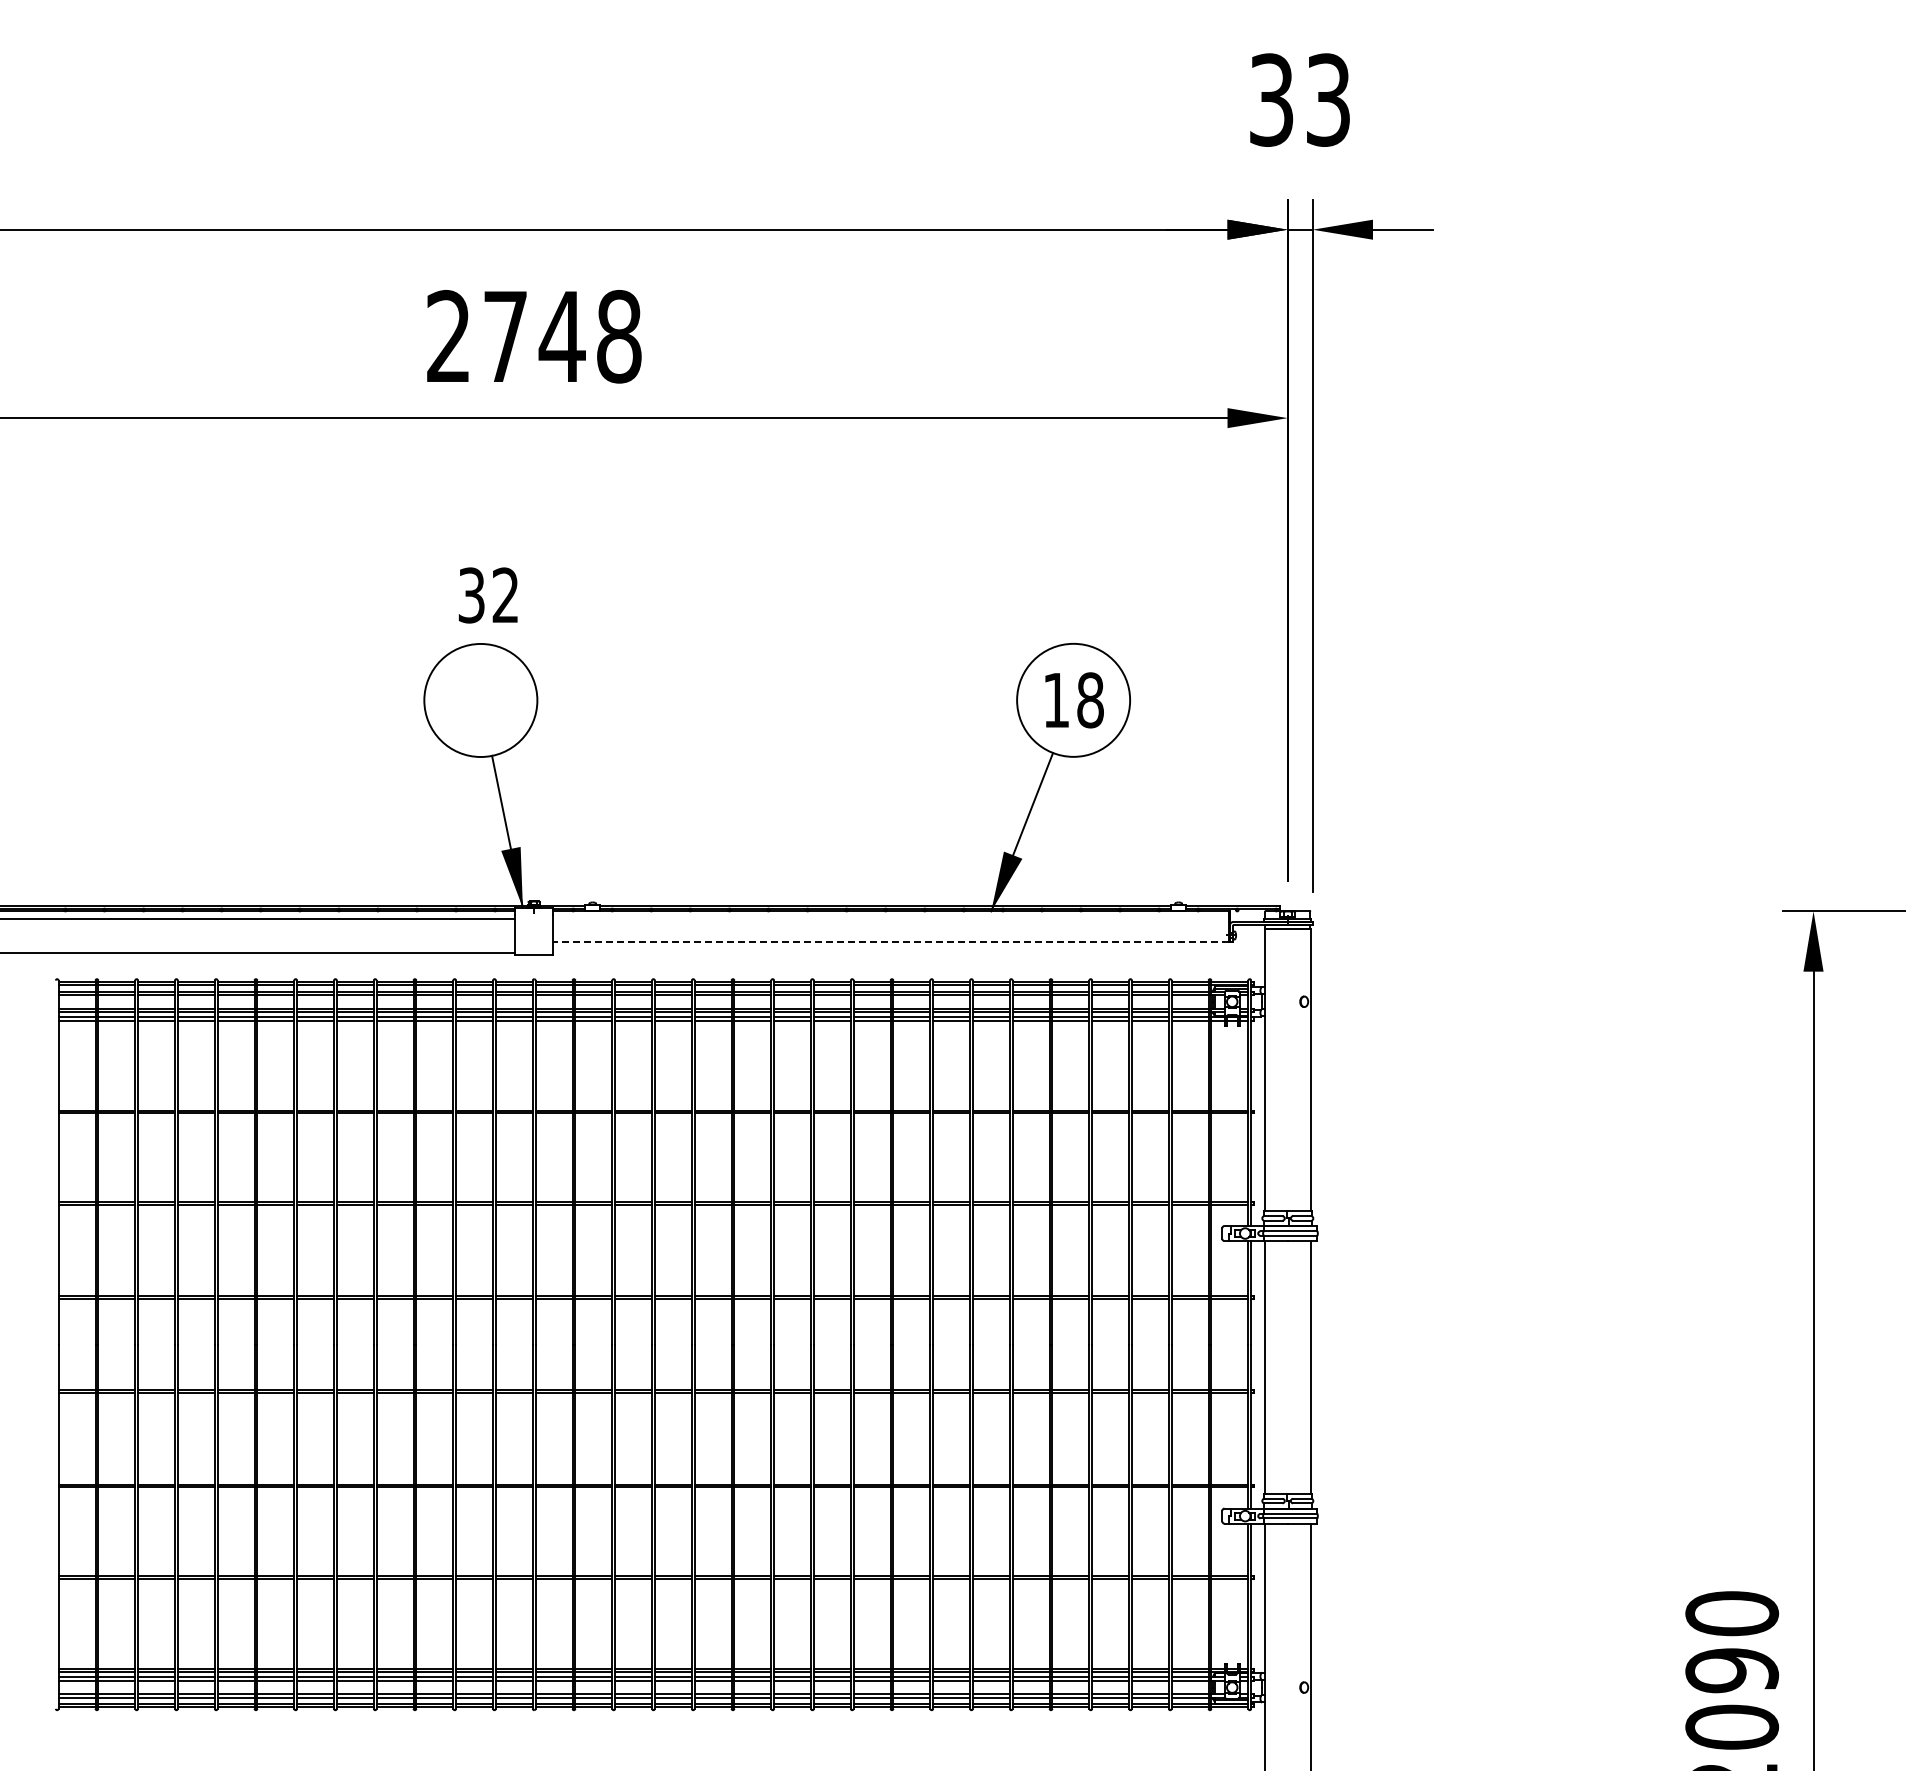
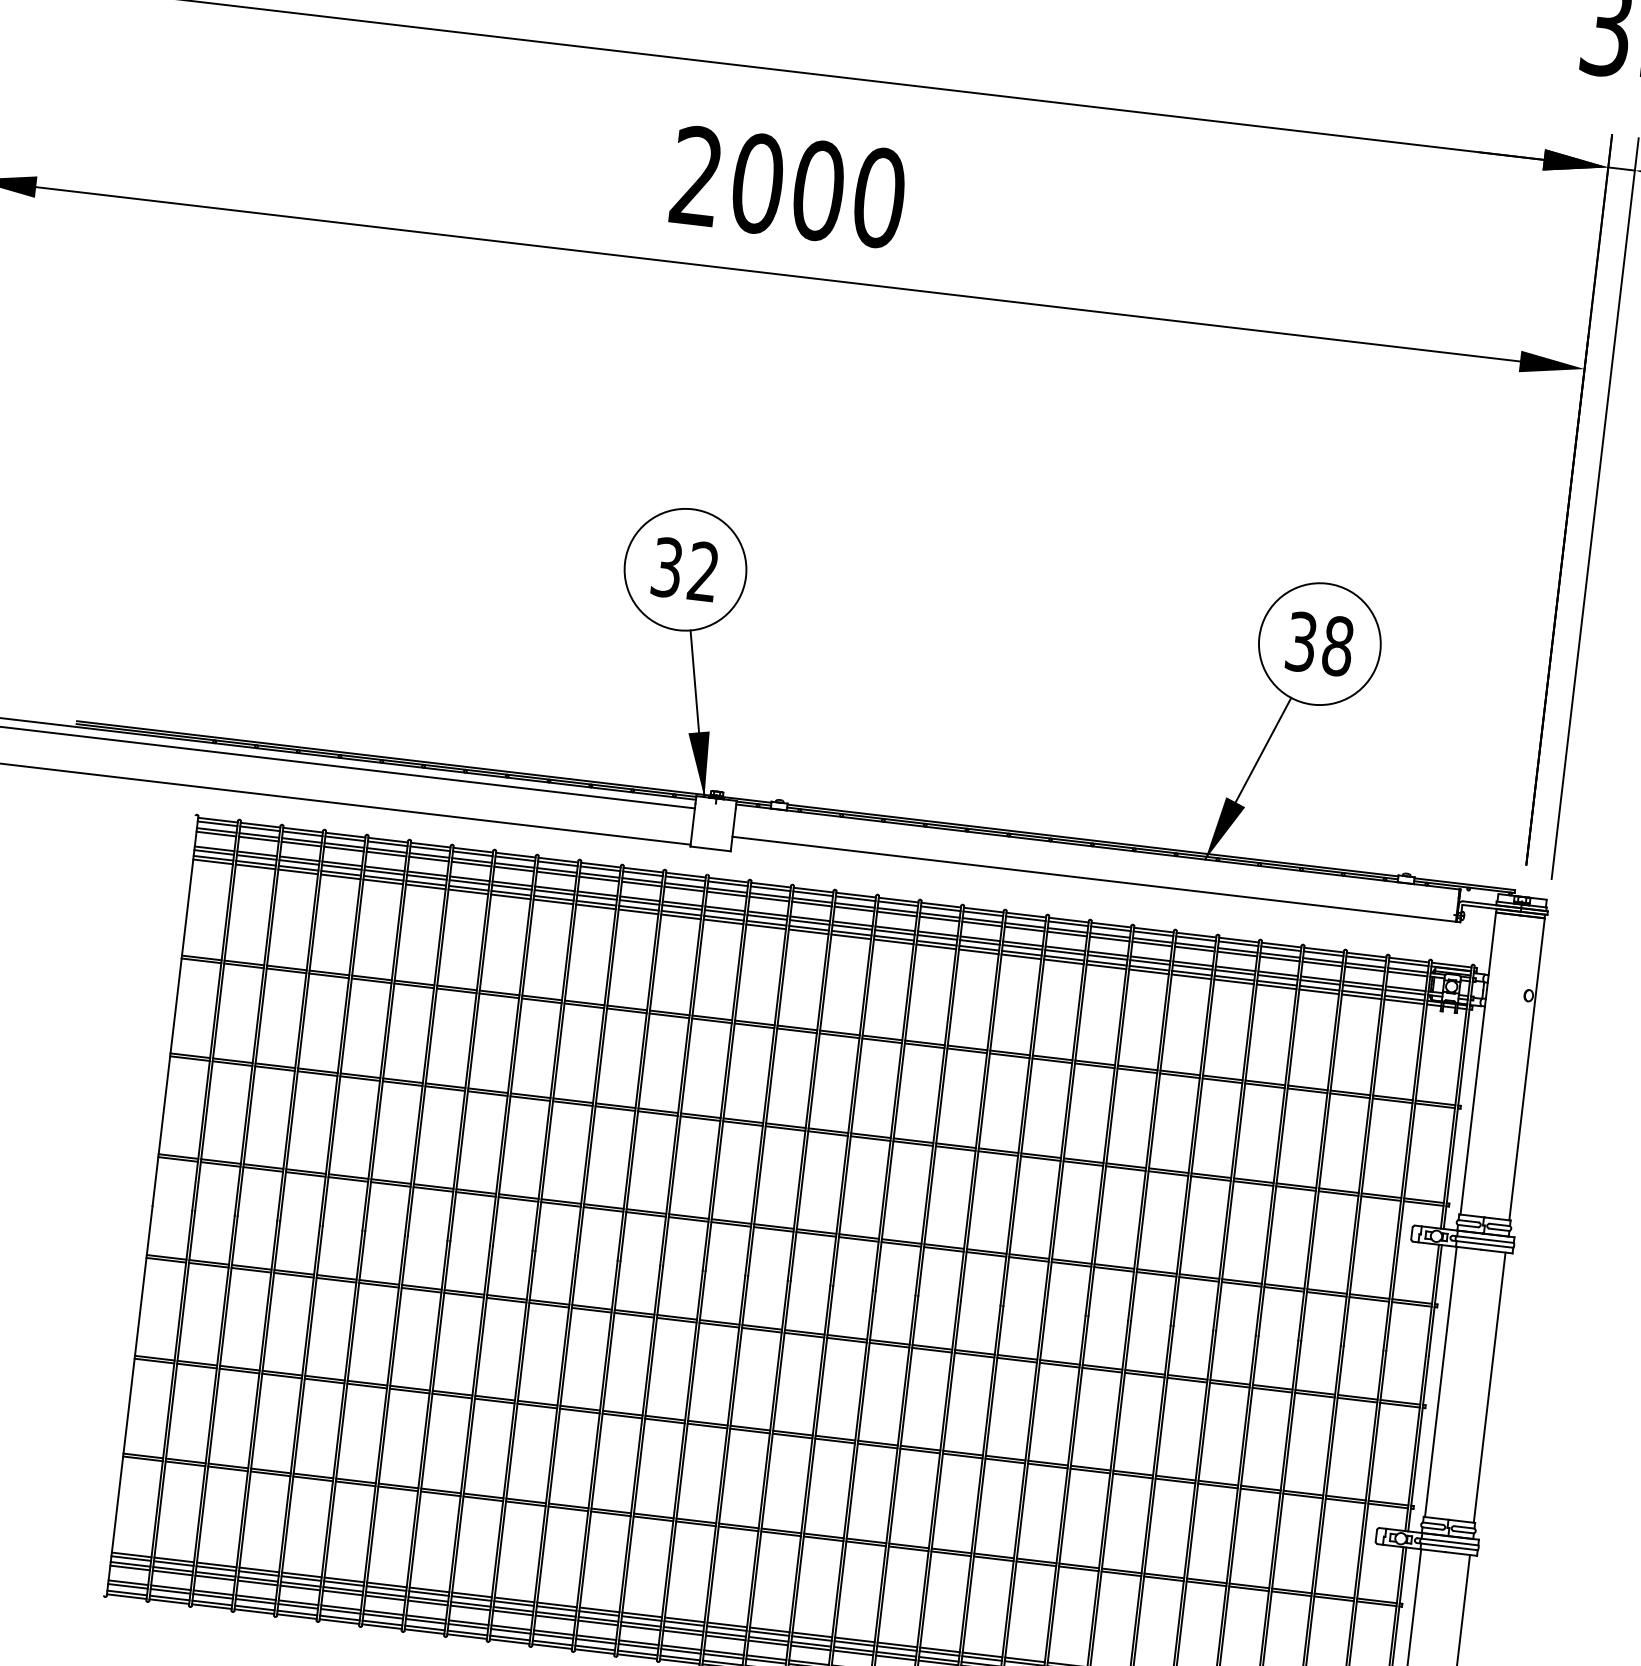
text: (562, 336) -> (818, 190), 2748 -> 2000
text: (487, 595) -> (684, 569), moved
text: (1056, 700) -> (1301, 642), 18 -> 38
line: (891, 941) -> (1094, 879), dashed -> solid

